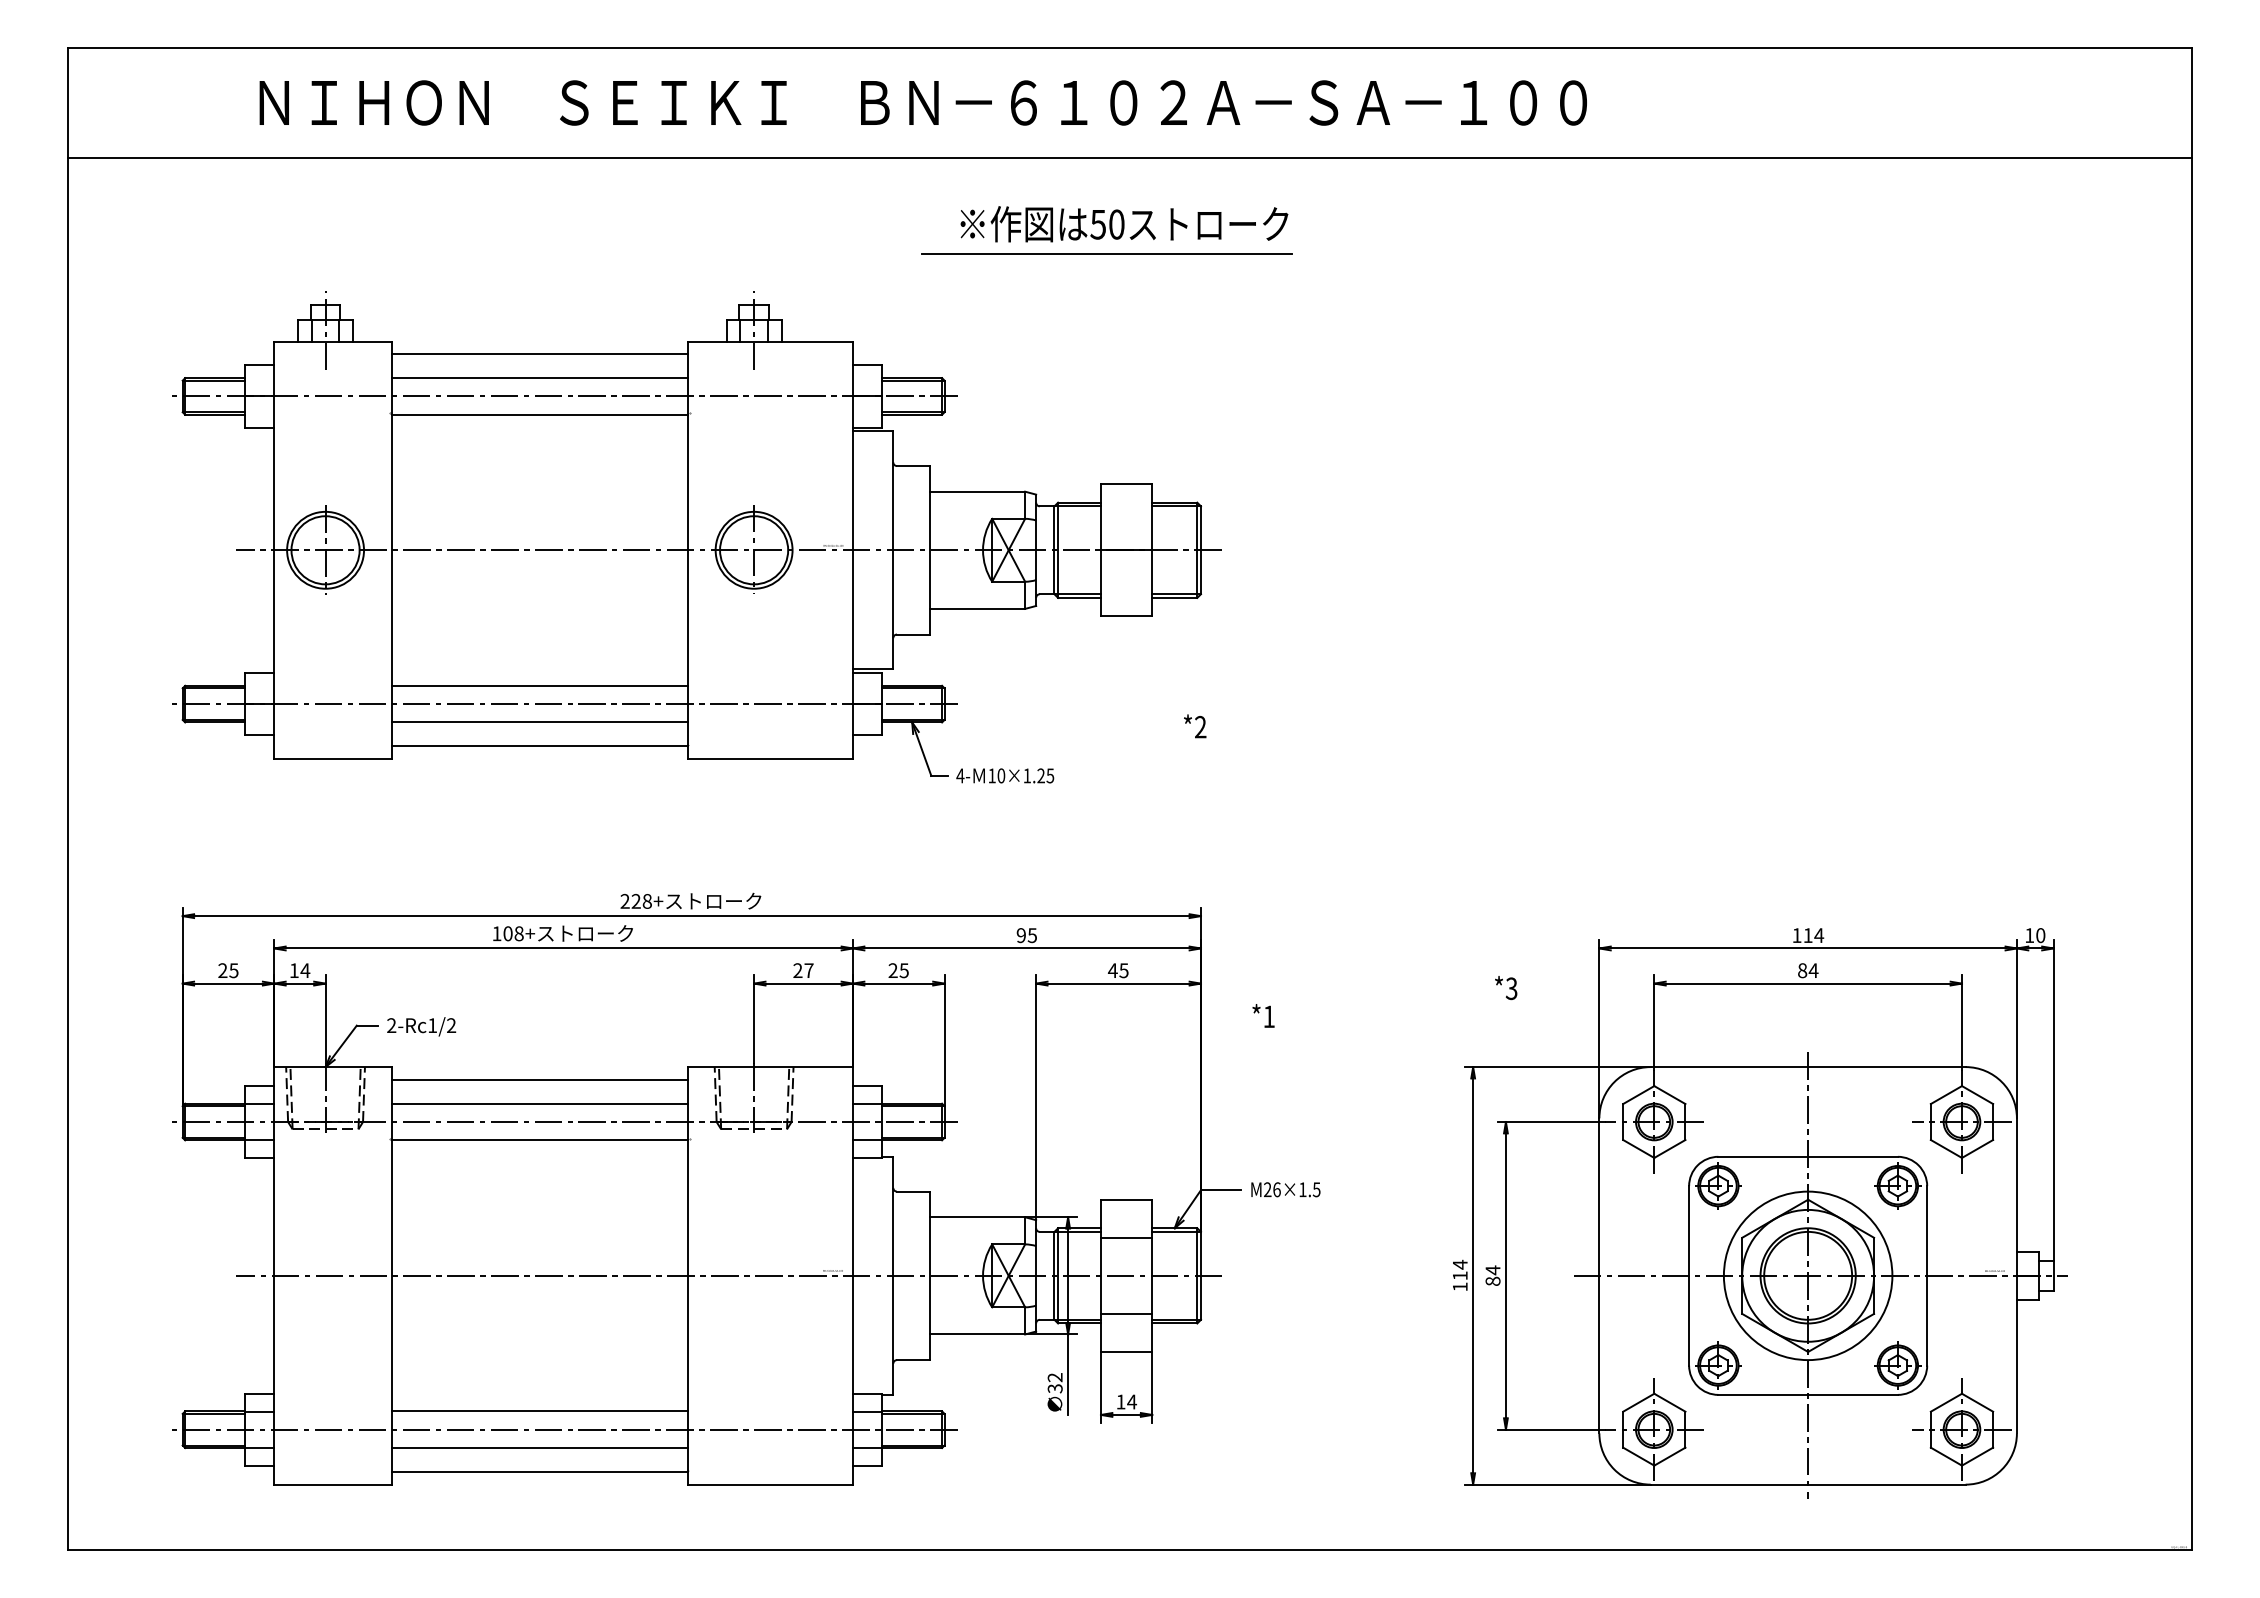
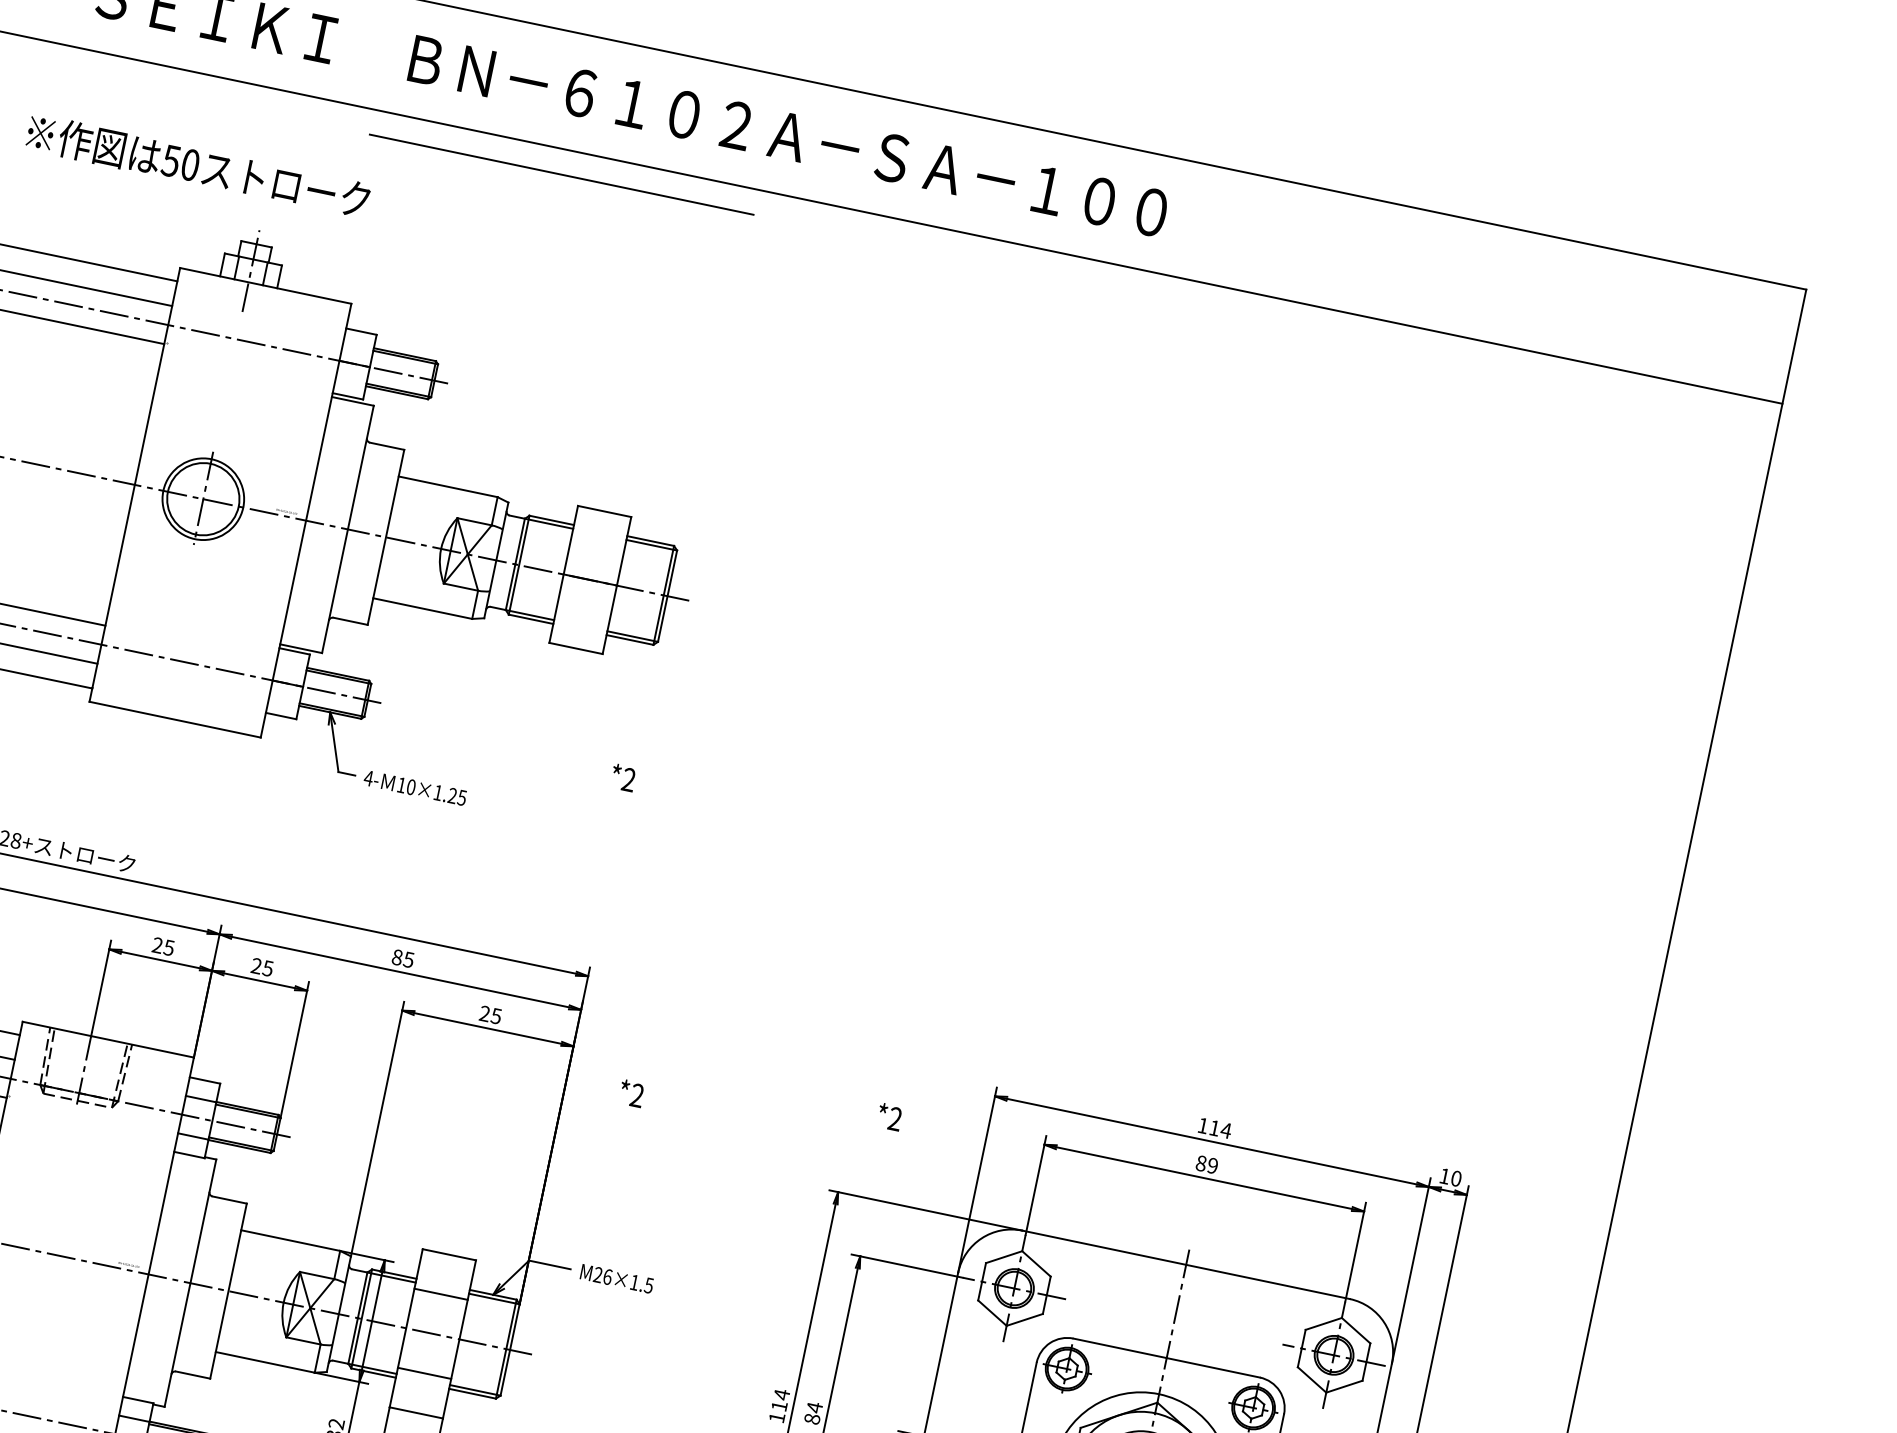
text: (1124, 224) -> (198, 166), moved
line: (1106, 253) -> (561, 174), moved
text: (1020, 935) -> (396, 957), 95 -> 85
text: (808, 970) -> (168, 947), 27 -> 25
text: (1112, 970) -> (484, 1013), 45 -> 25
text: (1813, 970) -> (1212, 1165), 84 -> 89
text: (1511, 989) -> (894, 1119), *3 -> *2
text: (1268, 1016) -> (636, 1095), *1 -> *2

